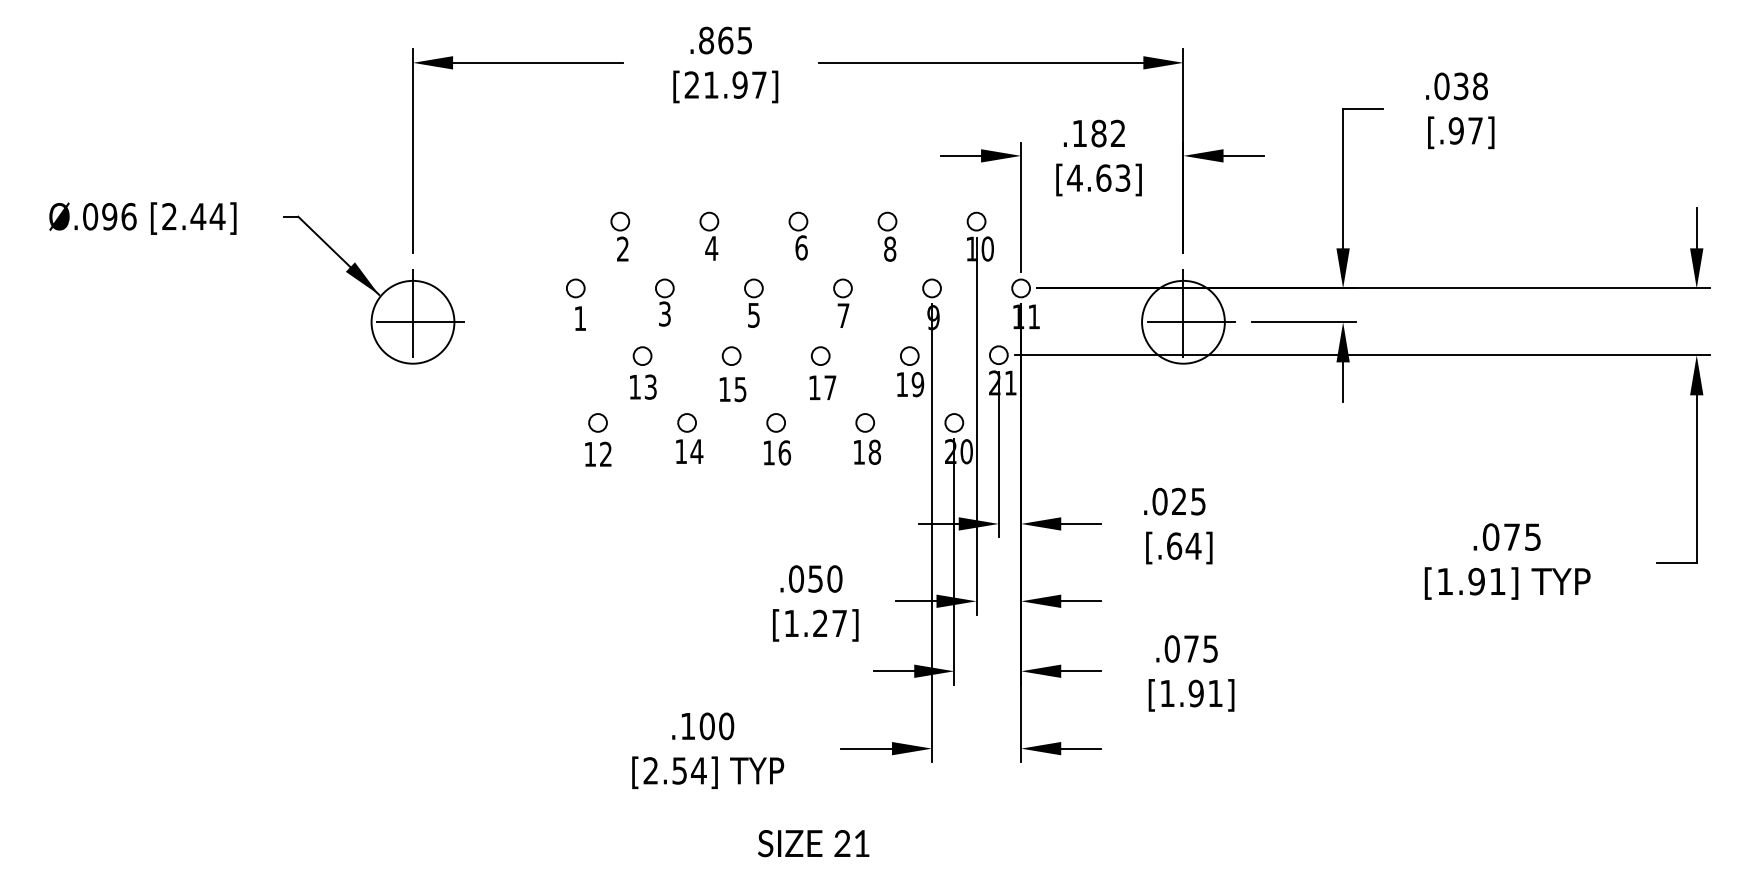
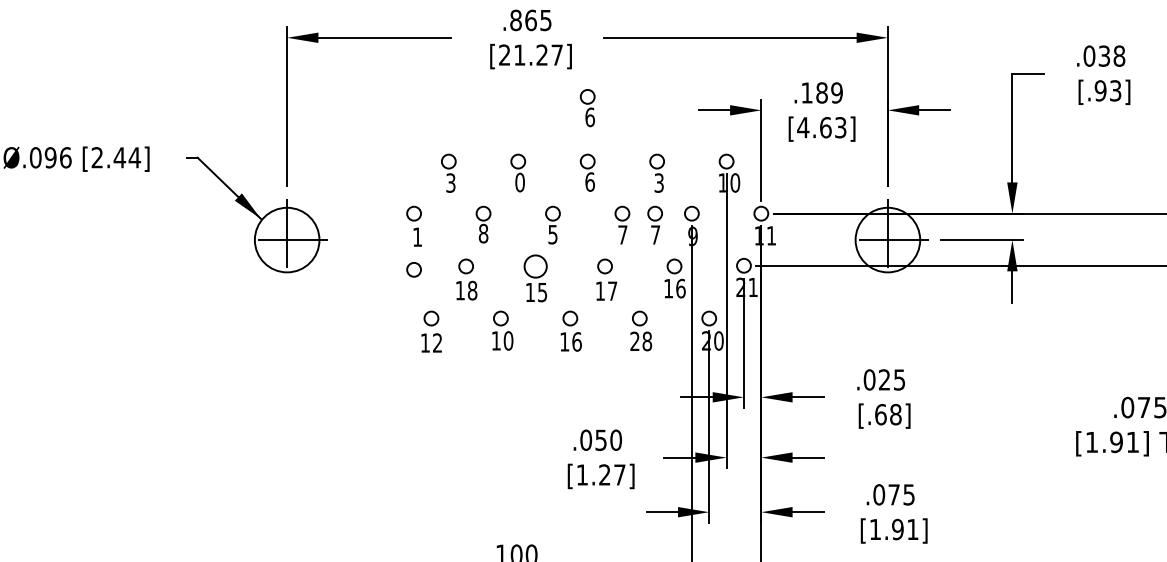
text: (739, 84) -> (541, 54), [21.97] -> [21.27]
text: (1475, 130) -> (1115, 90), [.97] -> [.93]
text: (1117, 133) -> (836, 92), .182 -> .189
part: (798, 152) -> (587, 107), added
text: (711, 248) -> (519, 182), 4 -> 0
text: (890, 248) -> (659, 182), 8 -> 3
text: (622, 249) -> (450, 183), 2 -> 3
part: (884, 302) -> (654, 224), added
text: (664, 313) -> (483, 233), 3 -> 8
circle: (731, 355) -> (535, 265), size x1.6
circle: (575, 360) -> (413, 269), added
text: (917, 384) -> (680, 288), 19 -> 16
text: (650, 386) -> (472, 290), 13 -> 18
text: (696, 451) -> (508, 340), 14 -> 10
text: (858, 451) -> (634, 340), 18 -> 28
text: (1193, 545) -> (895, 414), [.64] -> [.68]

